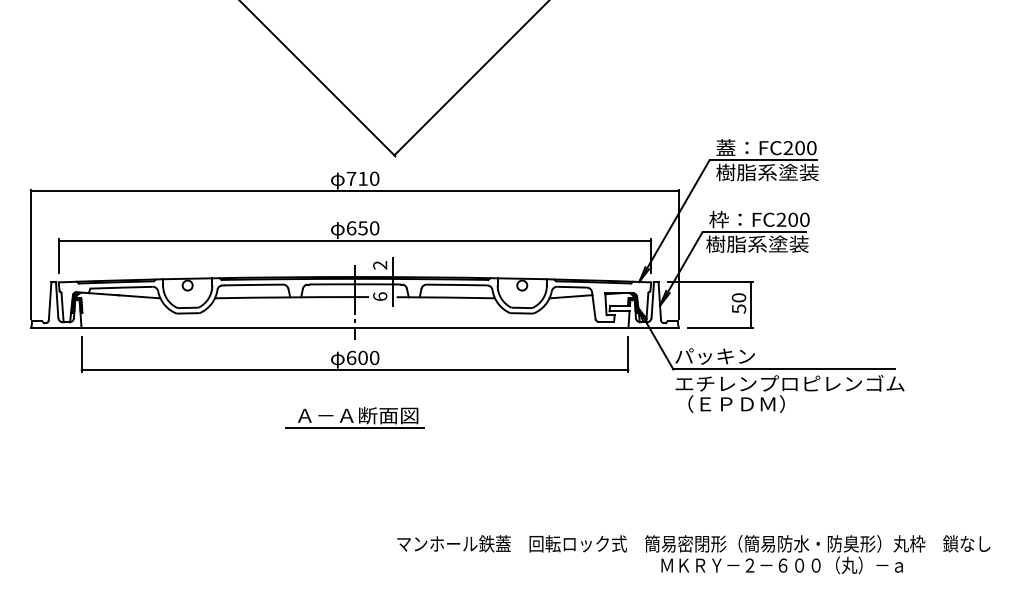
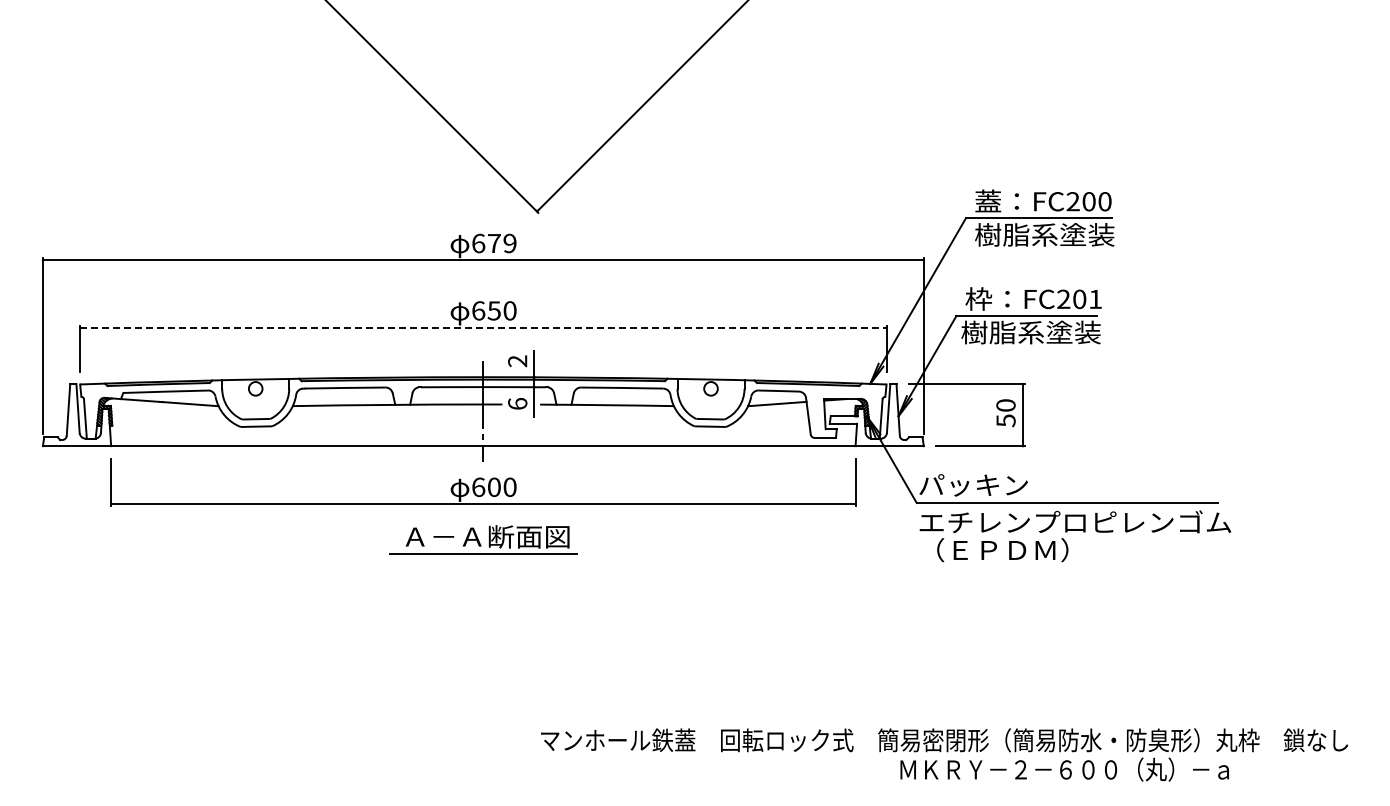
text: (363, 178) -> (494, 243), 710 -> 679
text: (804, 219) -> (1095, 299), FC200 -> FC201
line: (355, 240) -> (483, 327), solid -> dashed
part: (355, 417) -> (483, 539), moved

